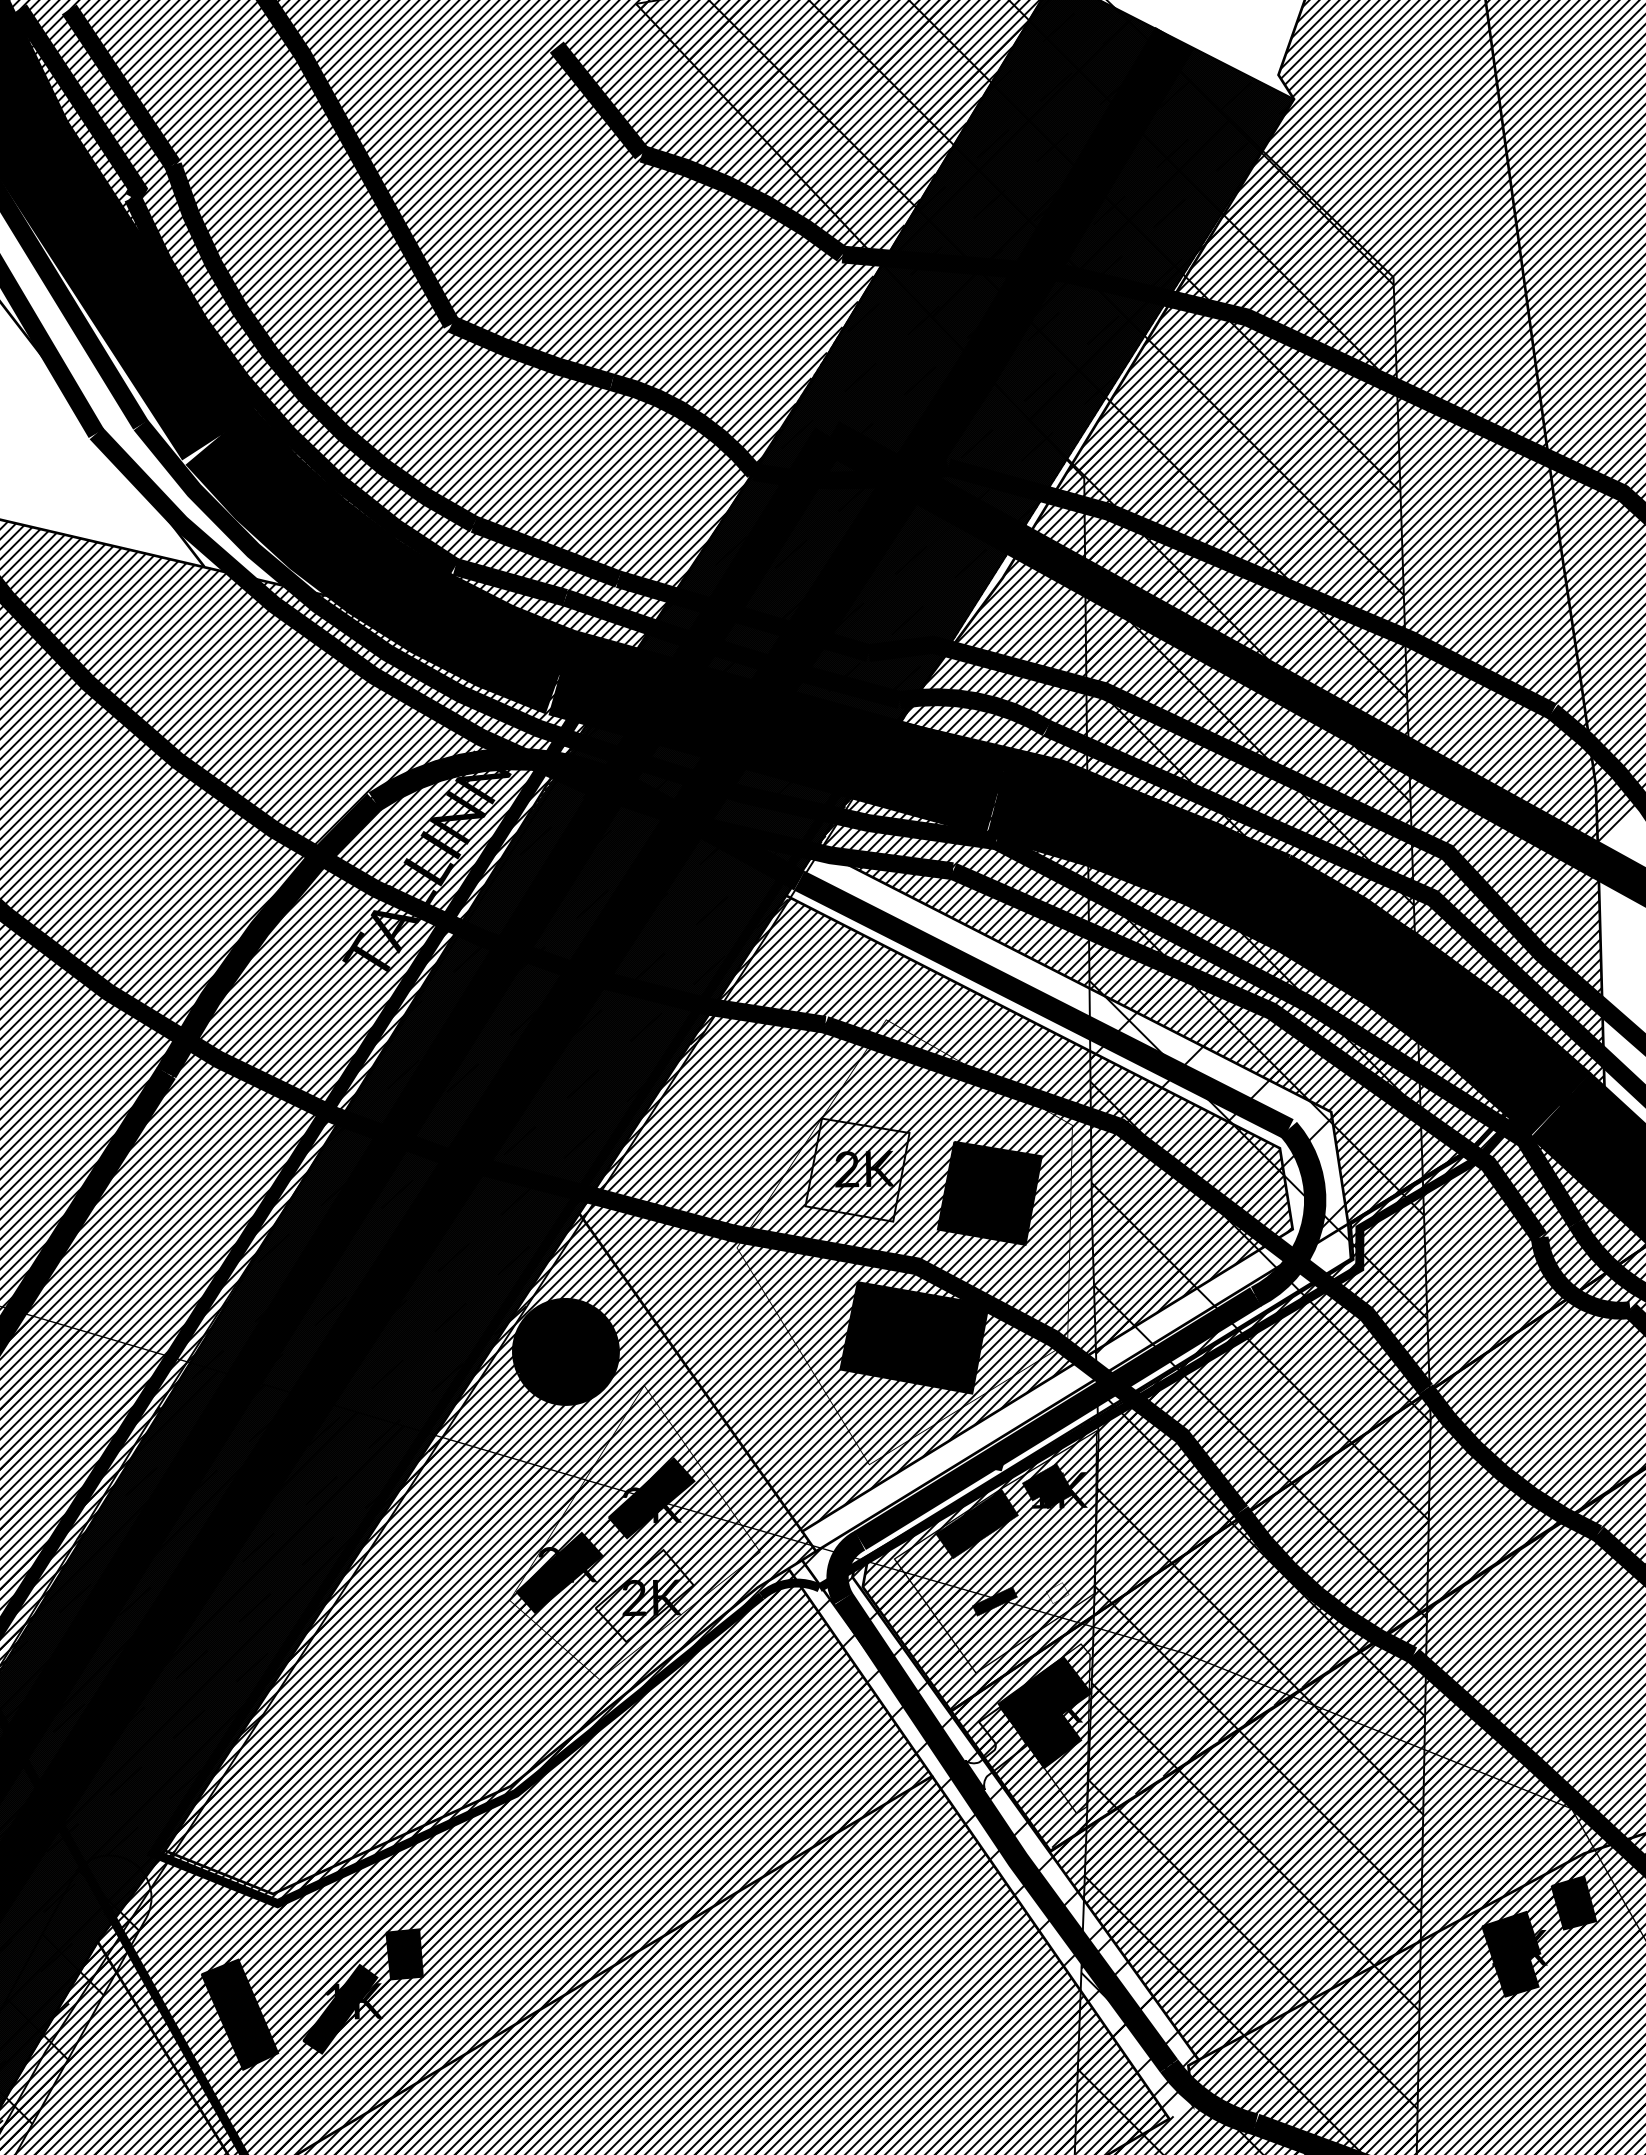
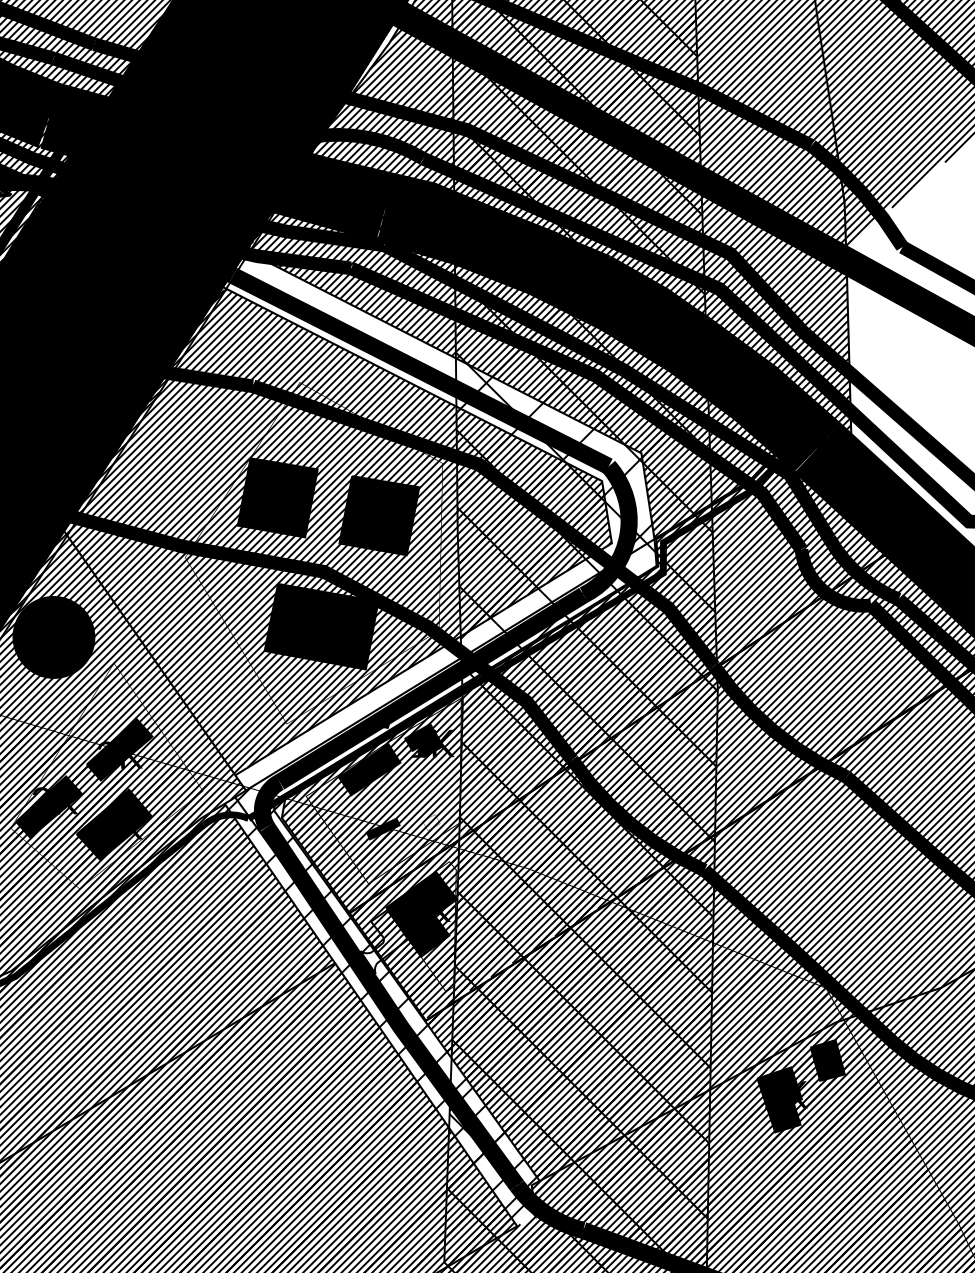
fill: (857, 1169) -> (277, 497), added
fill: (644, 1595) -> (114, 824), added

